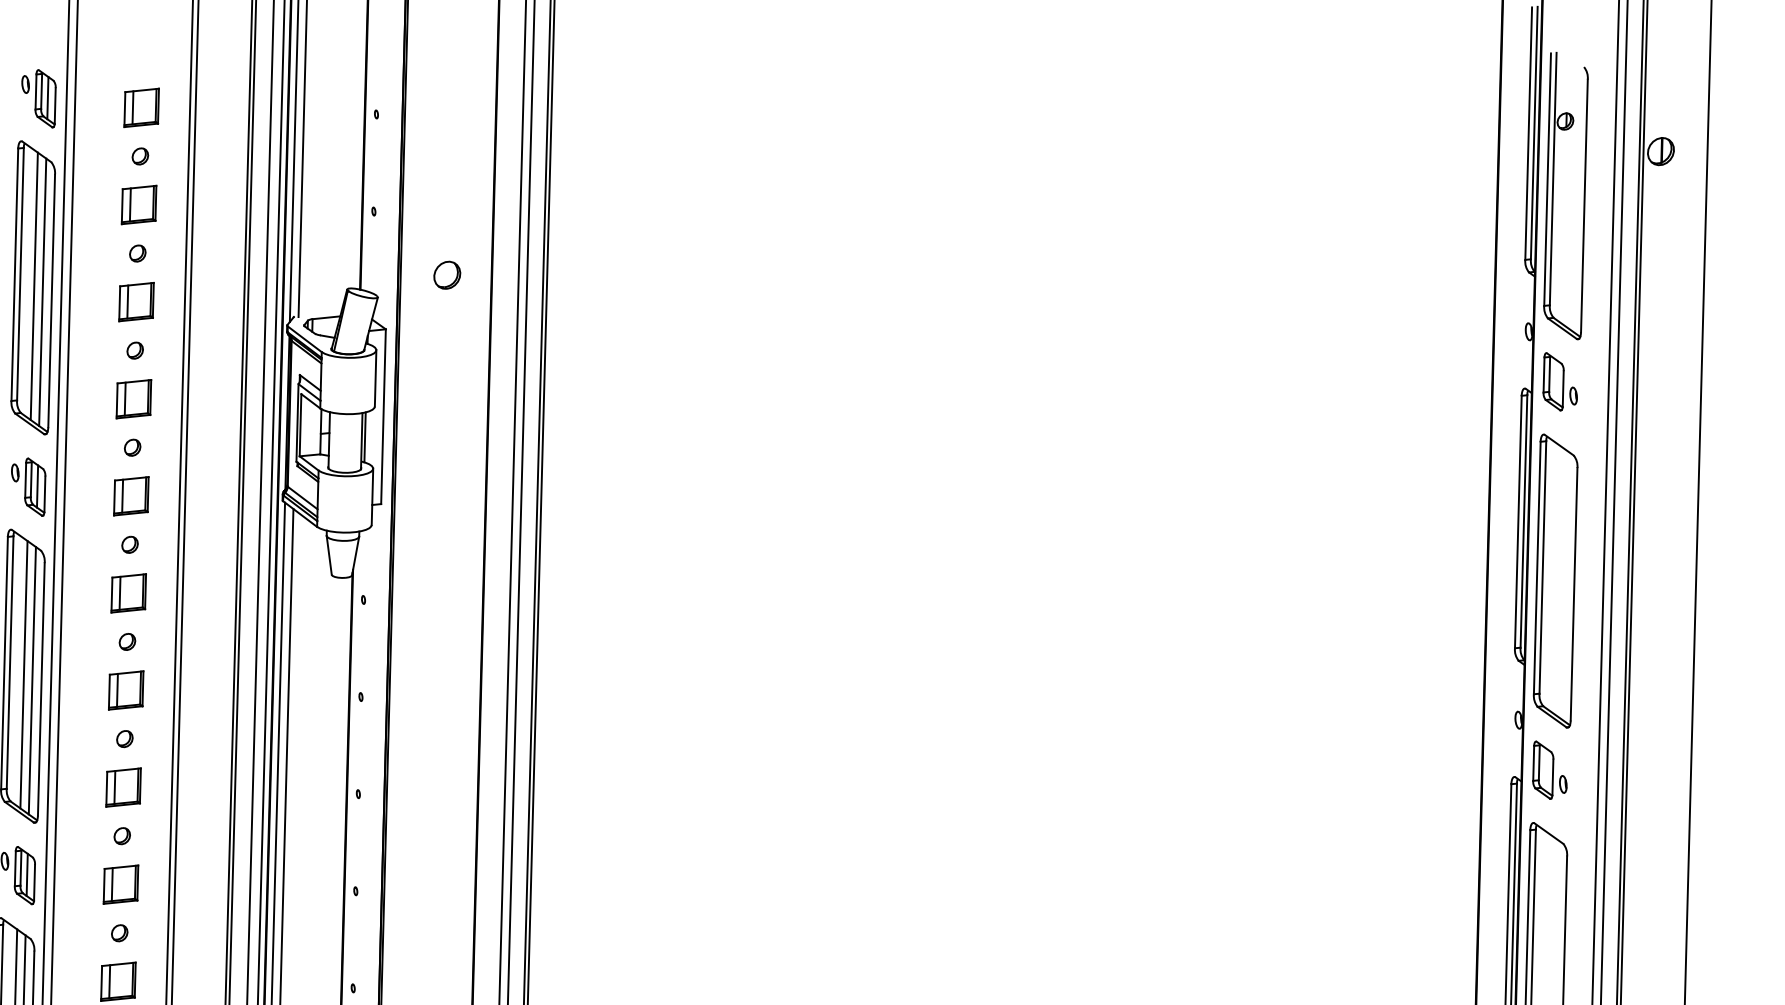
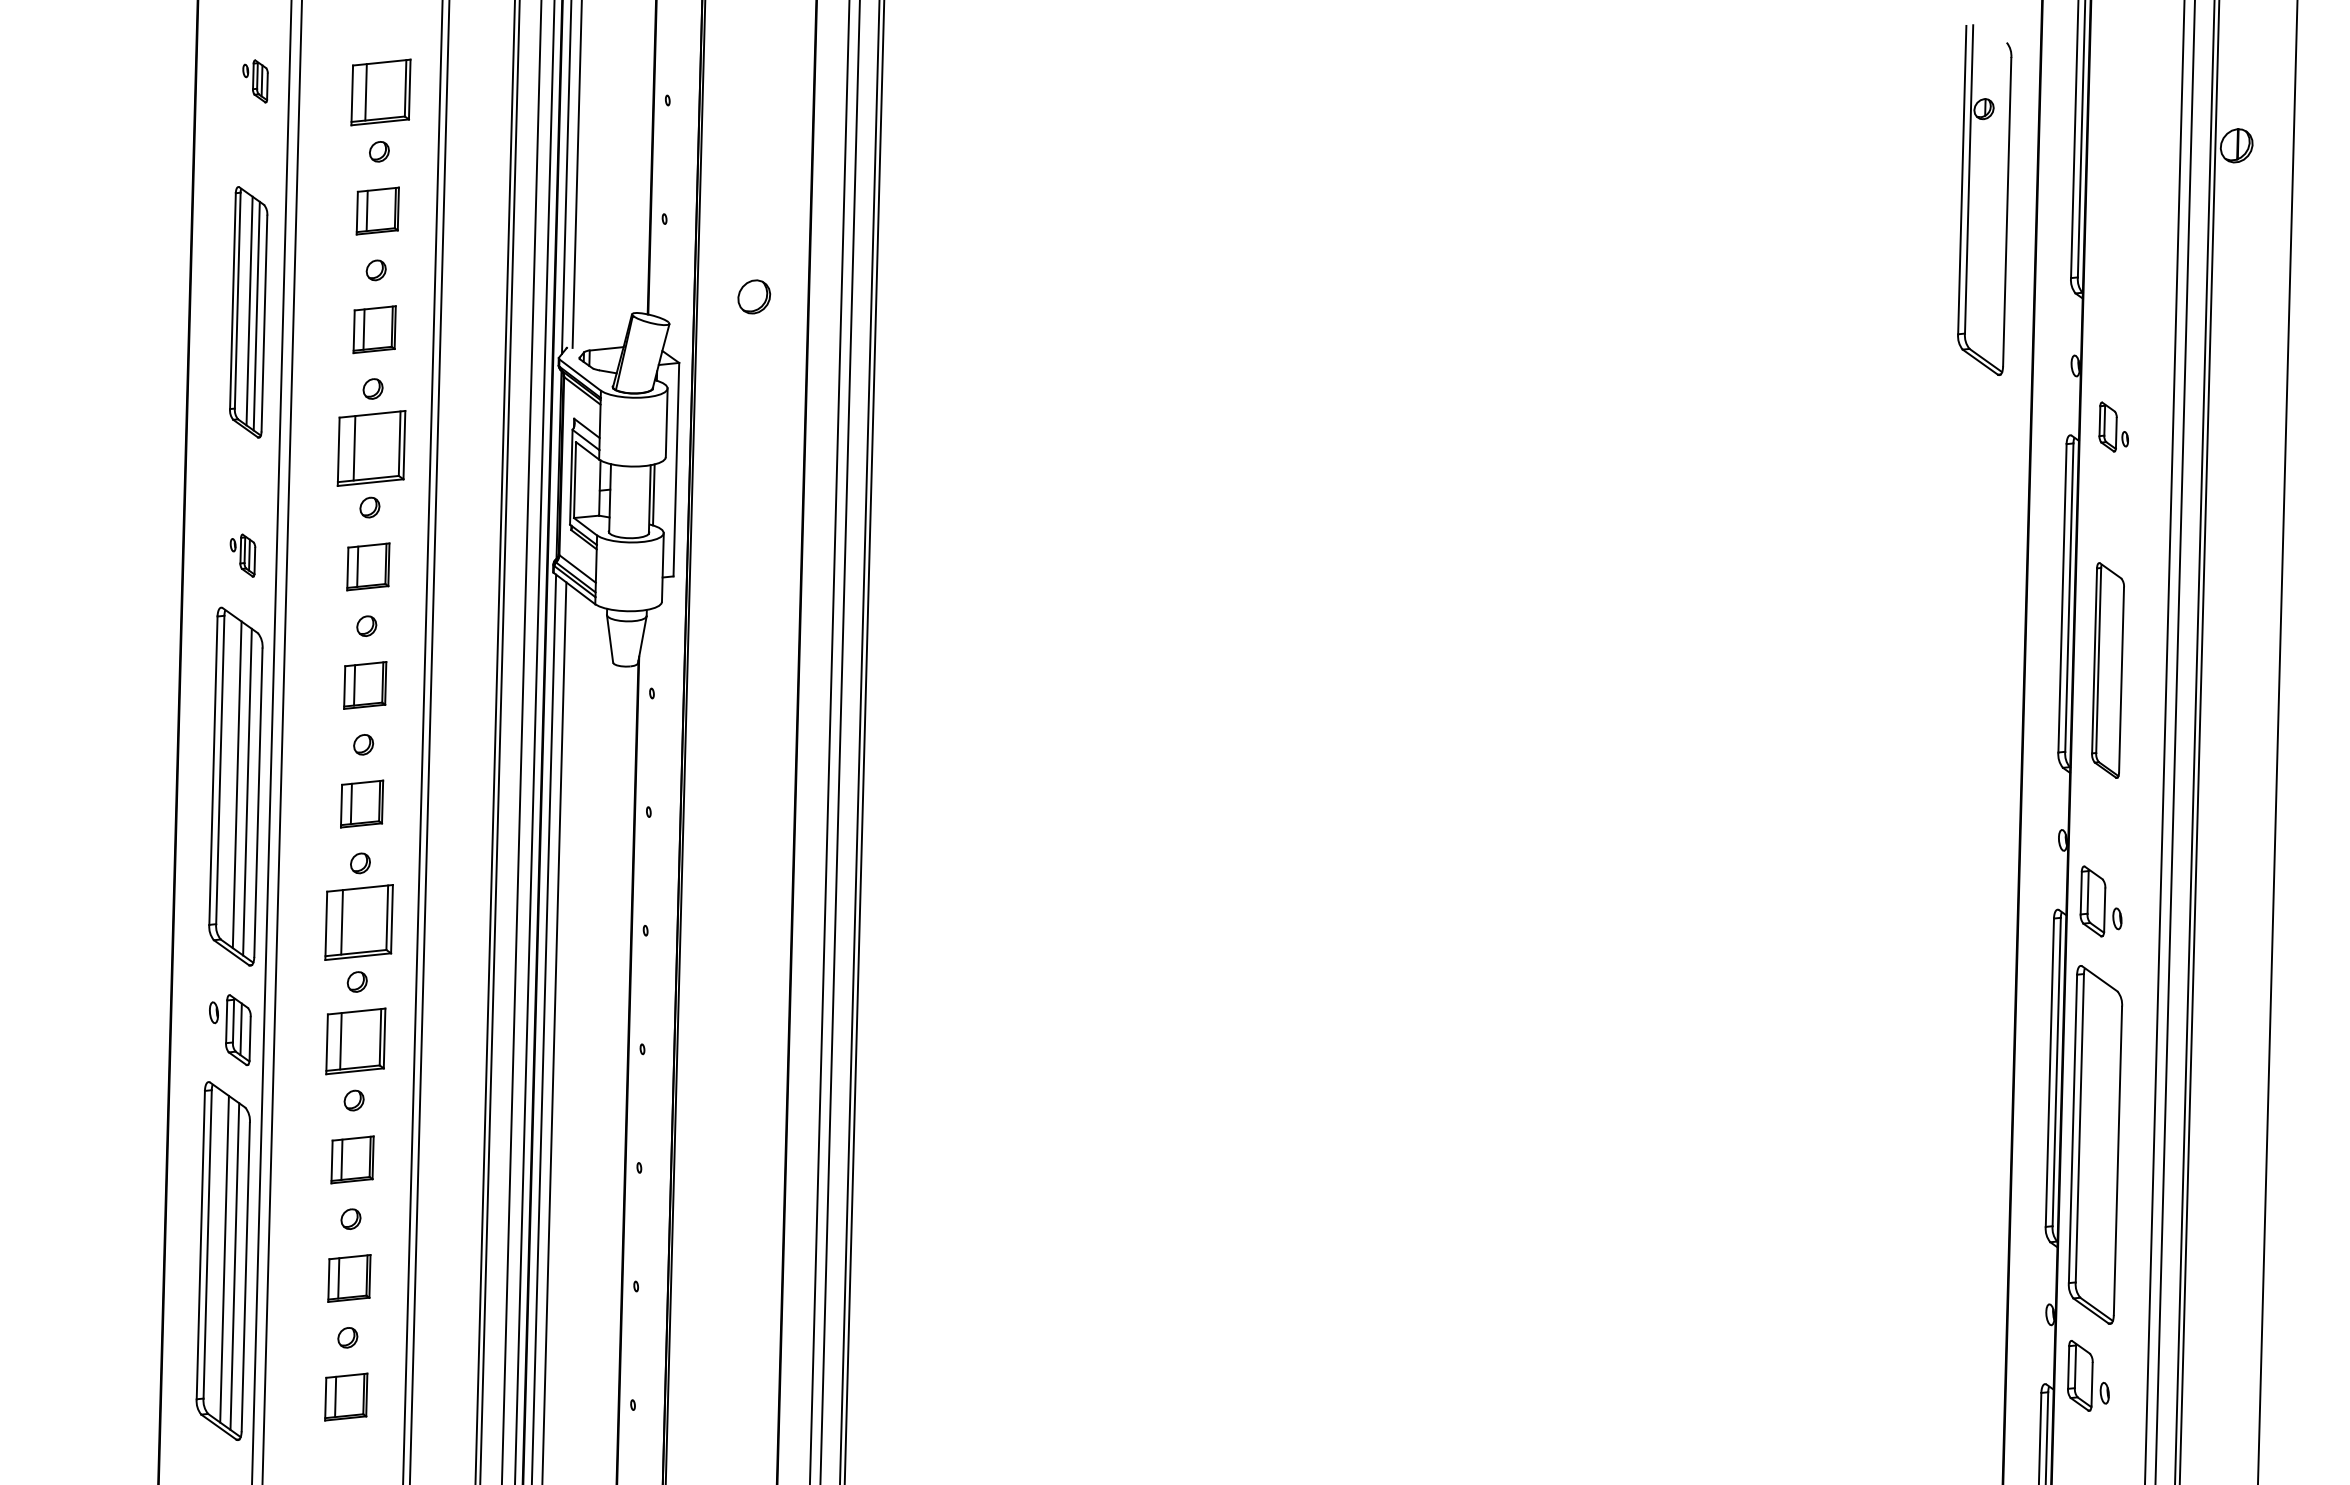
part: (38, 98) -> (255, 81), size x0.6
part: (141, 107) -> (380, 92), size x1.4
part: (1553, 195) -> (1969, 199), moved
part: (33, 288) -> (248, 312), size x0.7
part: (1560, 381) -> (2113, 426), size x0.7
part: (133, 398) -> (371, 447), size x1.6
part: (28, 486) -> (242, 555), size x0.6
part: (1555, 581) -> (2107, 670), size x0.6
part: (123, 787) -> (358, 922), size x1.6
part: (120, 884) -> (355, 1040), size x1.4

